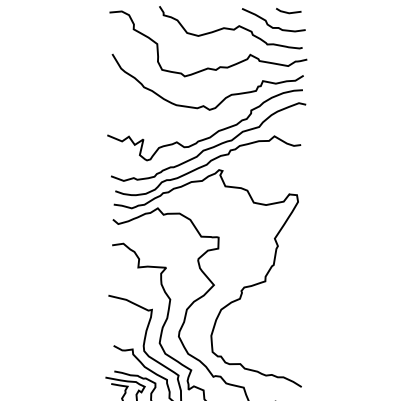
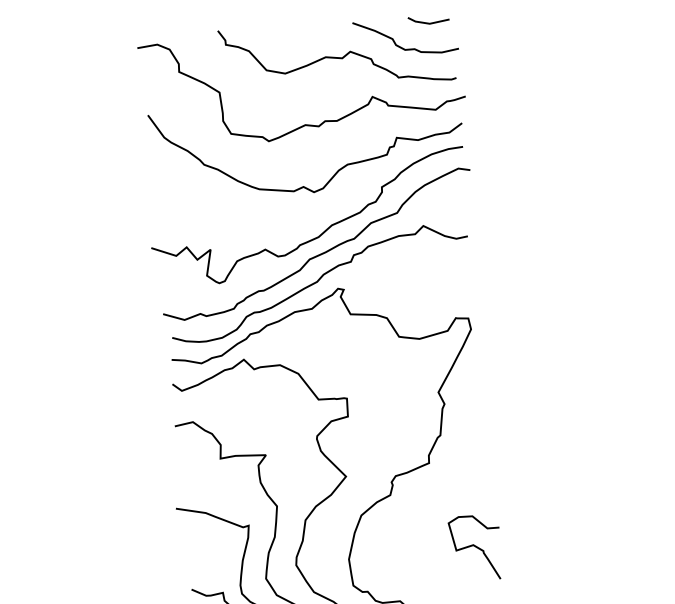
curve: (288, 335) -> (474, 547), added

